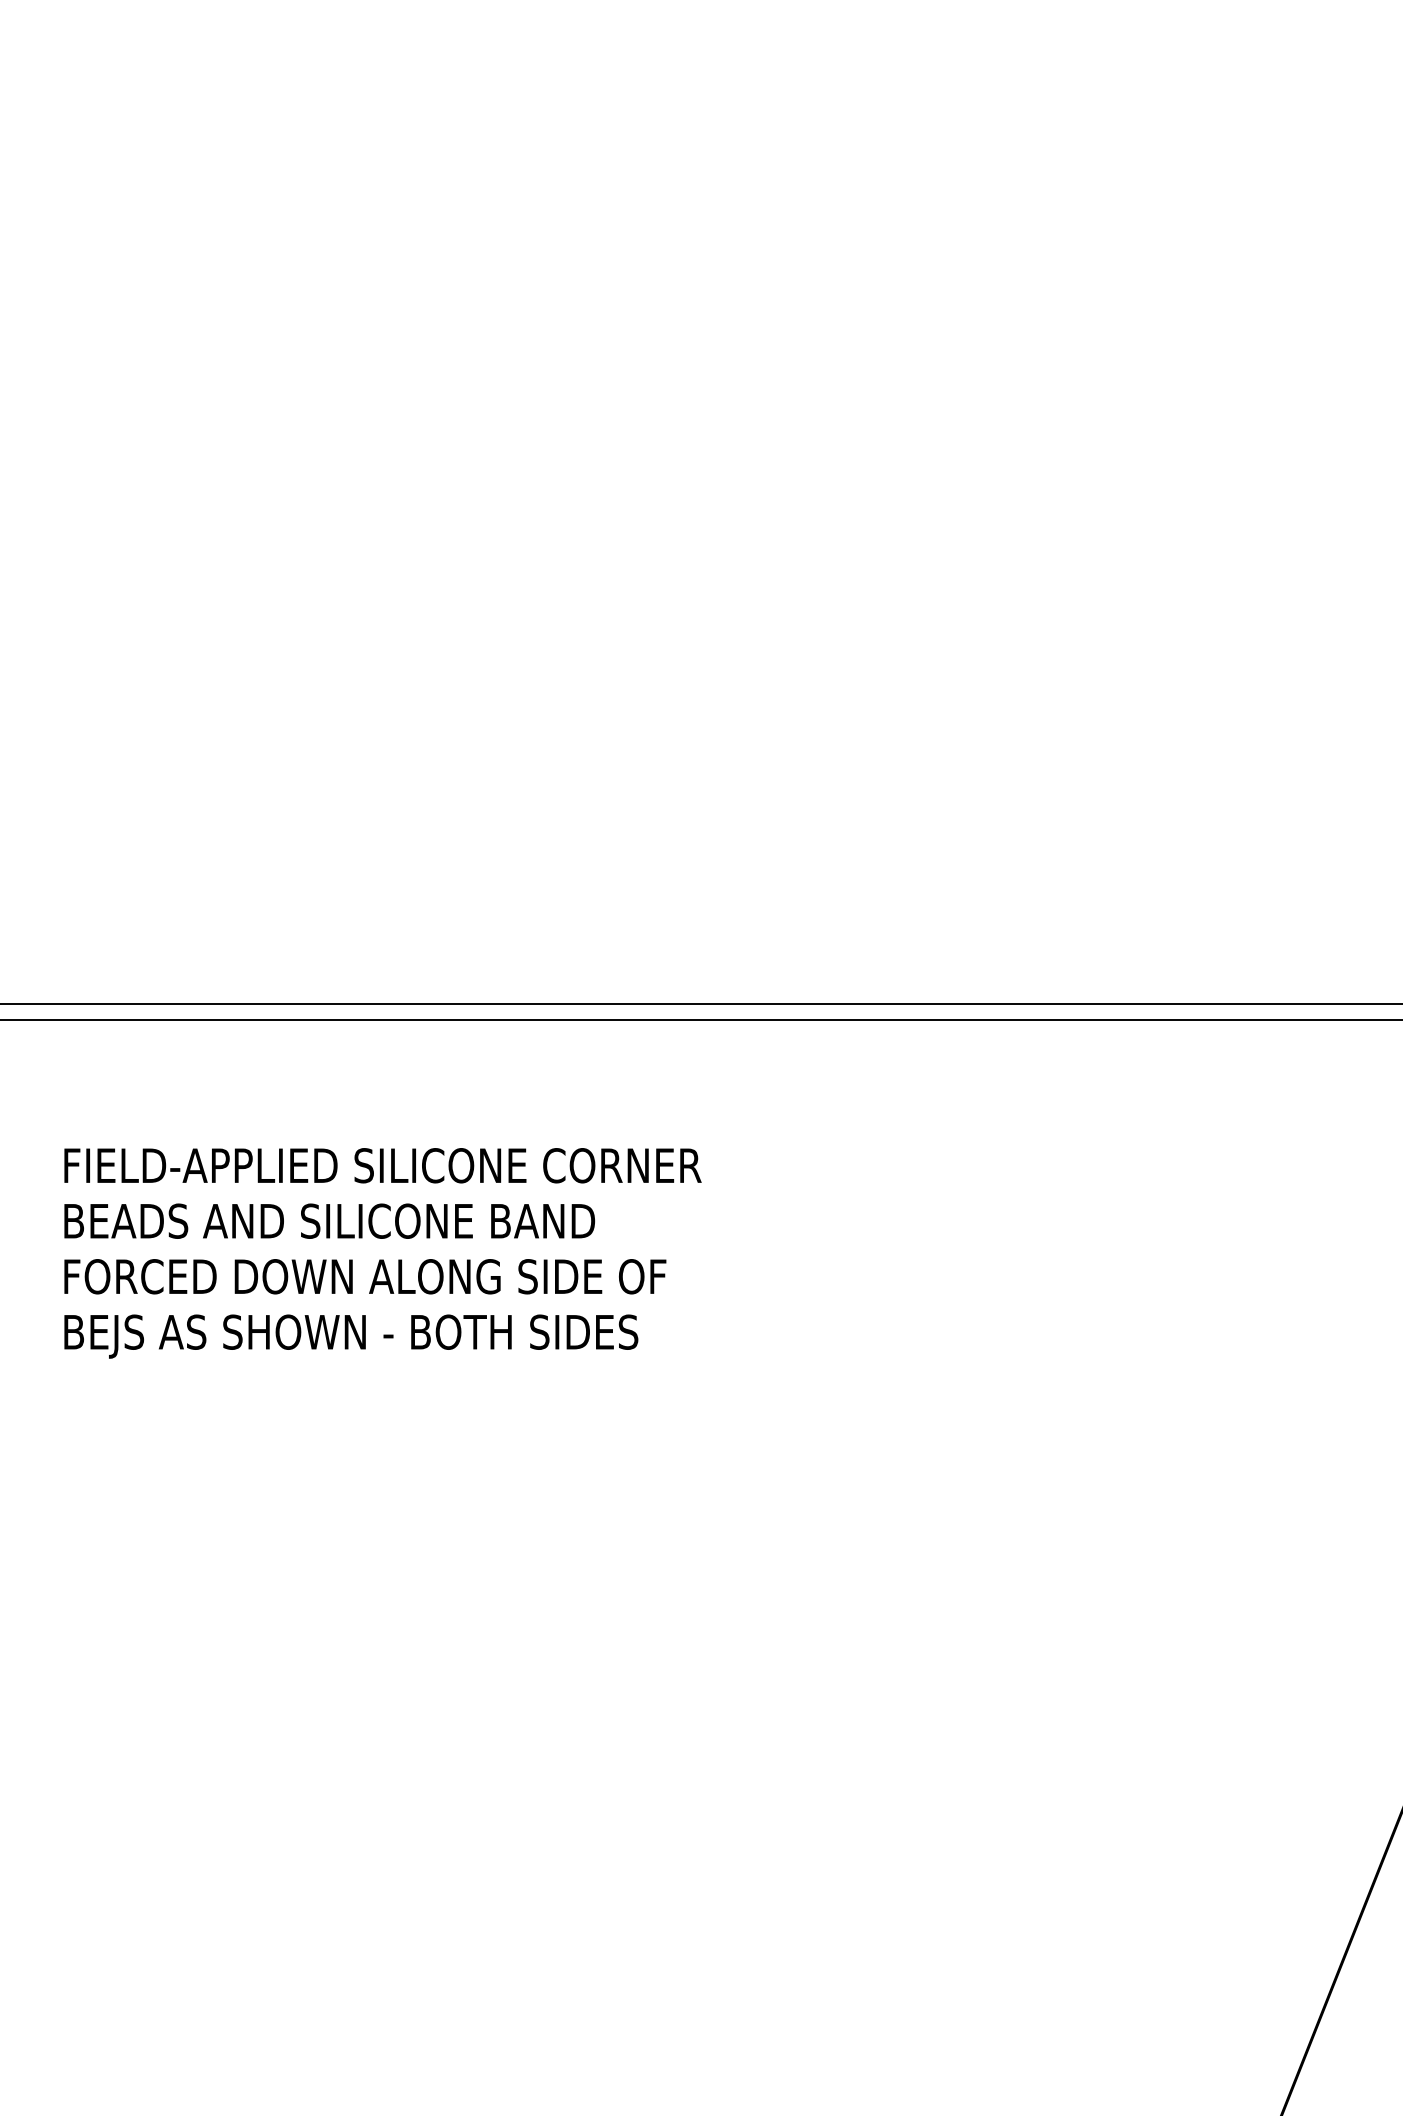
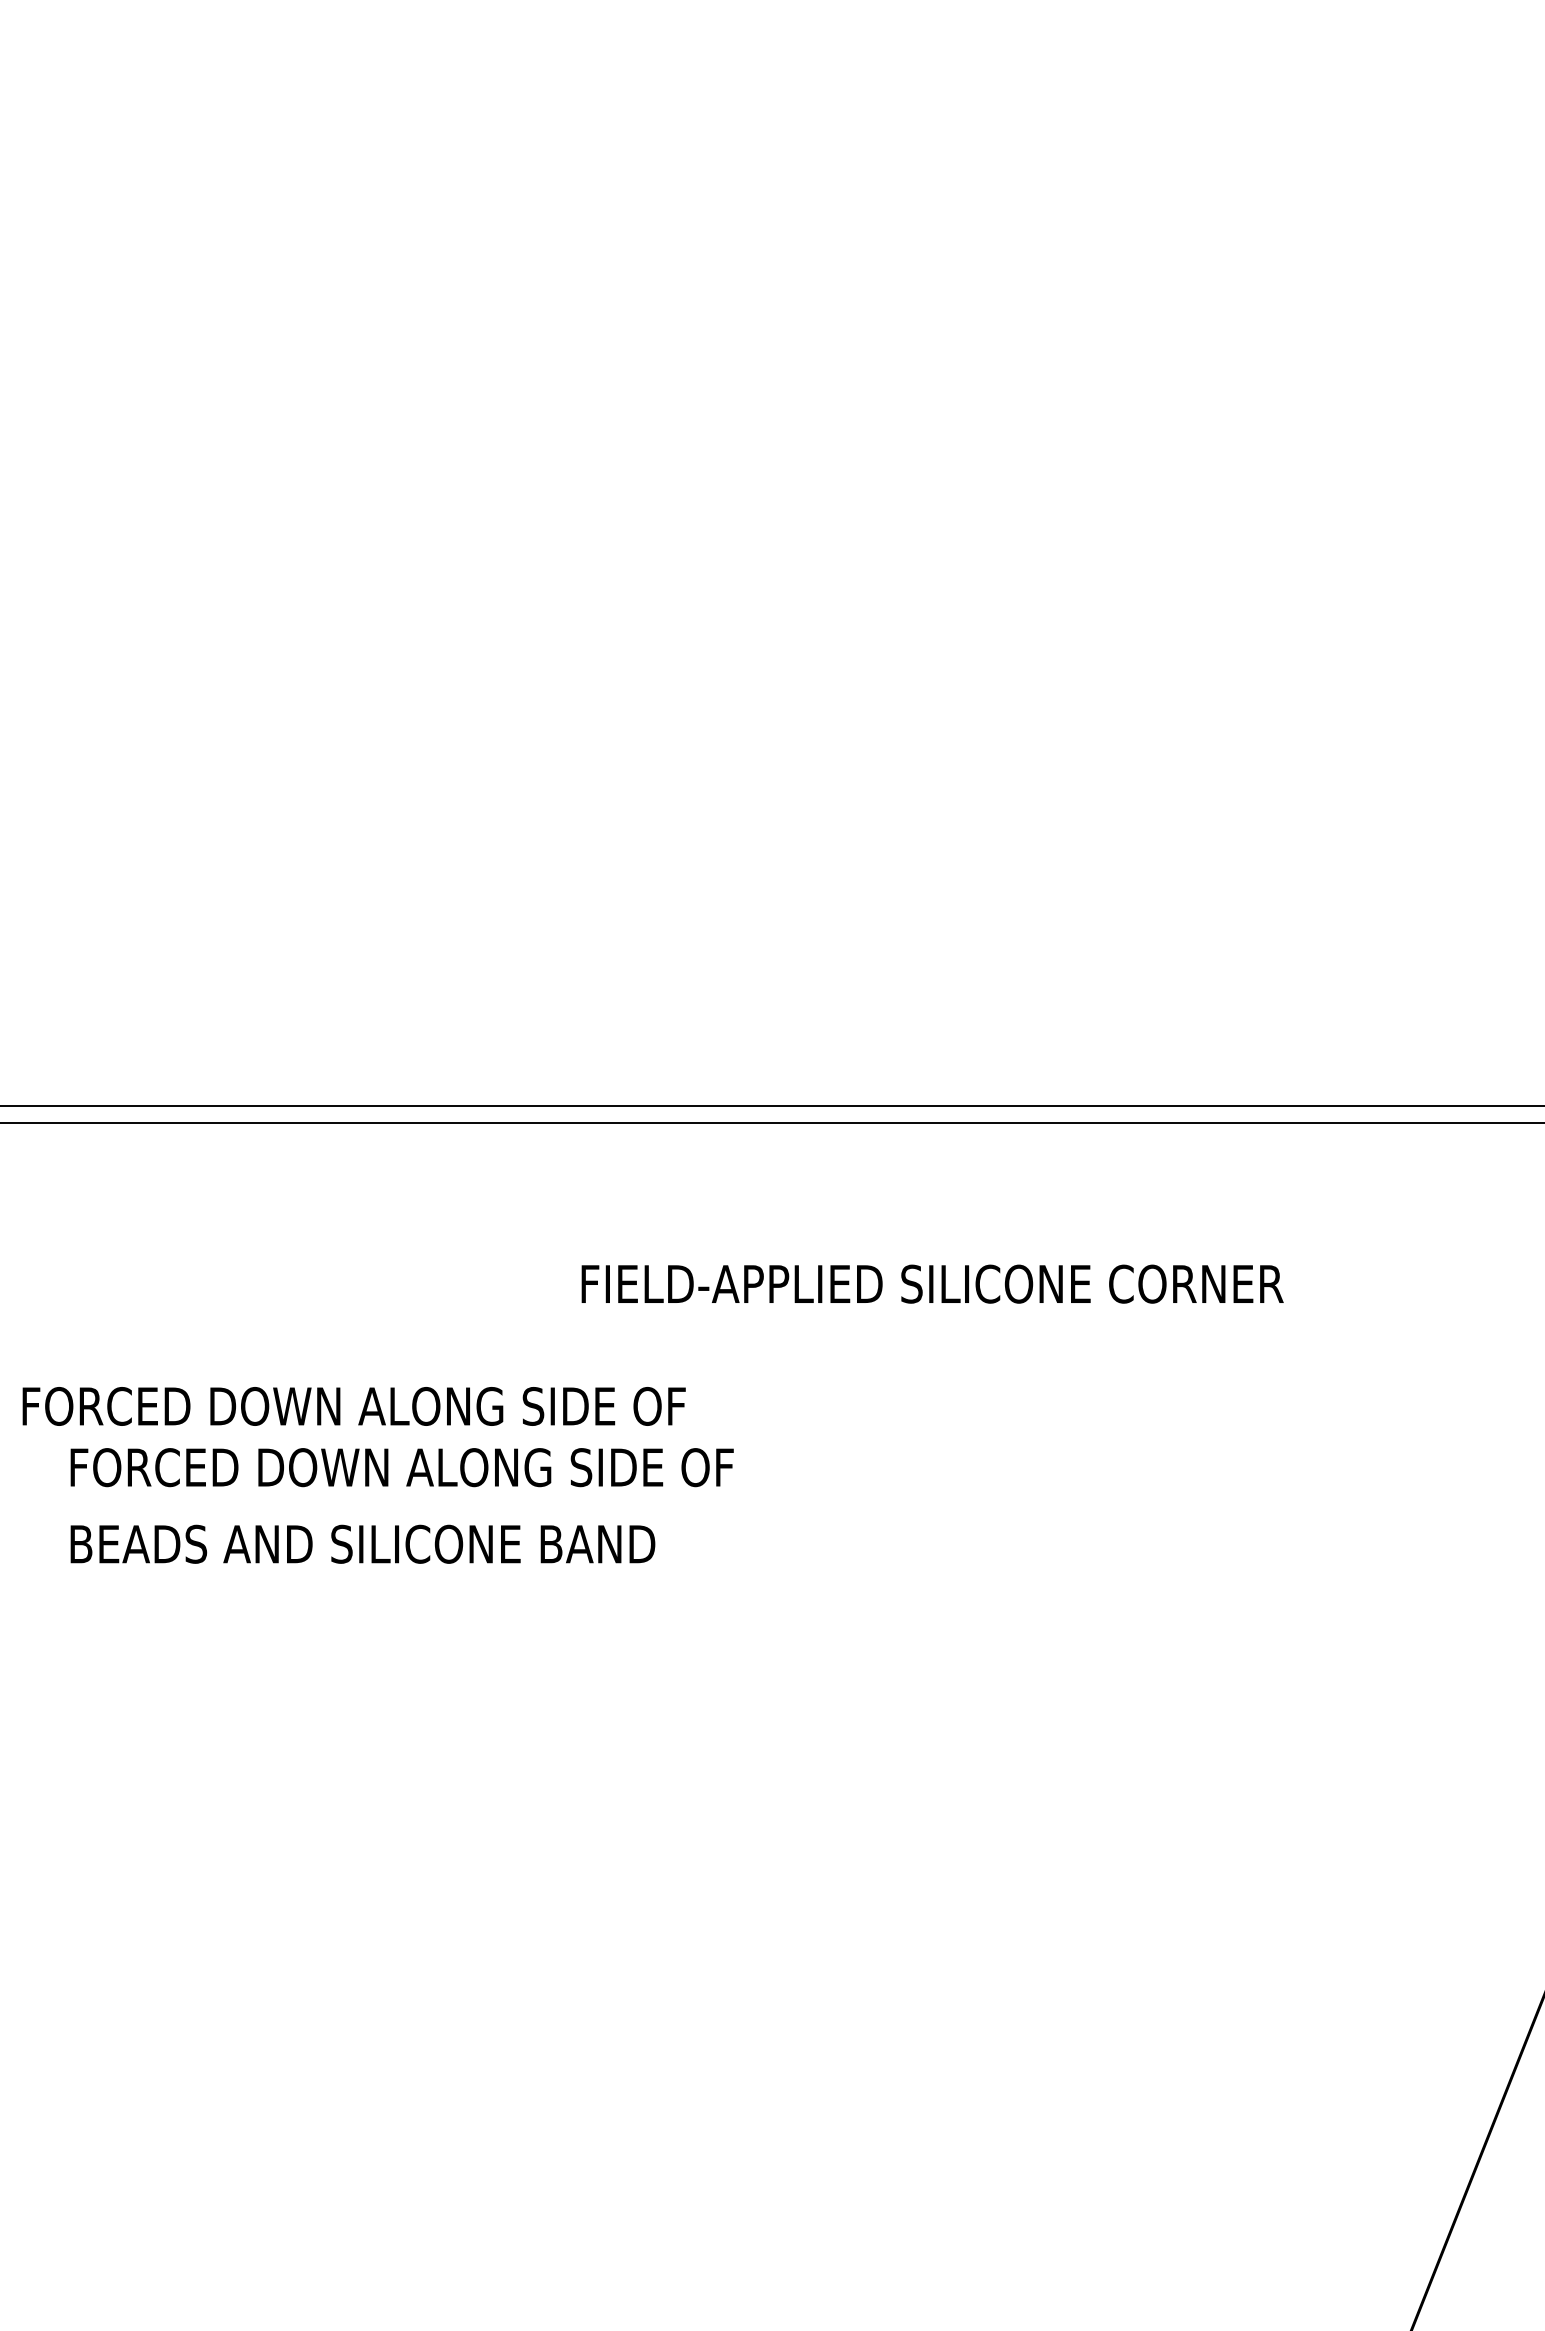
text: (382, 1165) -> (932, 1283), moved
text: (329, 1220) -> (362, 1543), moved
text: (364, 1276) -> (353, 1406), moved
text: (366, 1336) -> (403, 1472), BEJS AS SHOWN - BOTH SIDES -> FORCED DOWN ALONG SIDE OF

